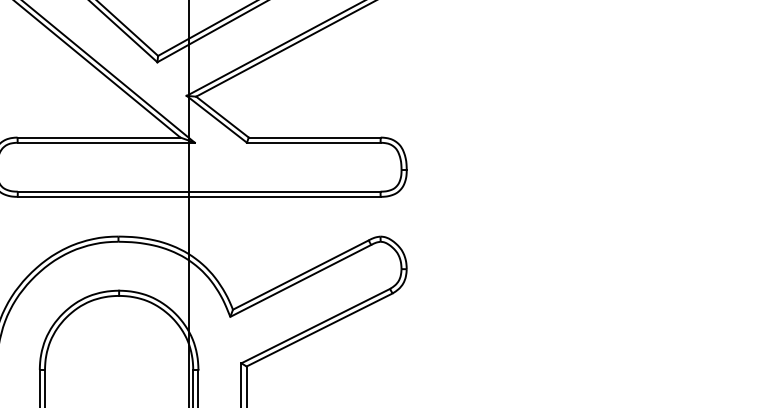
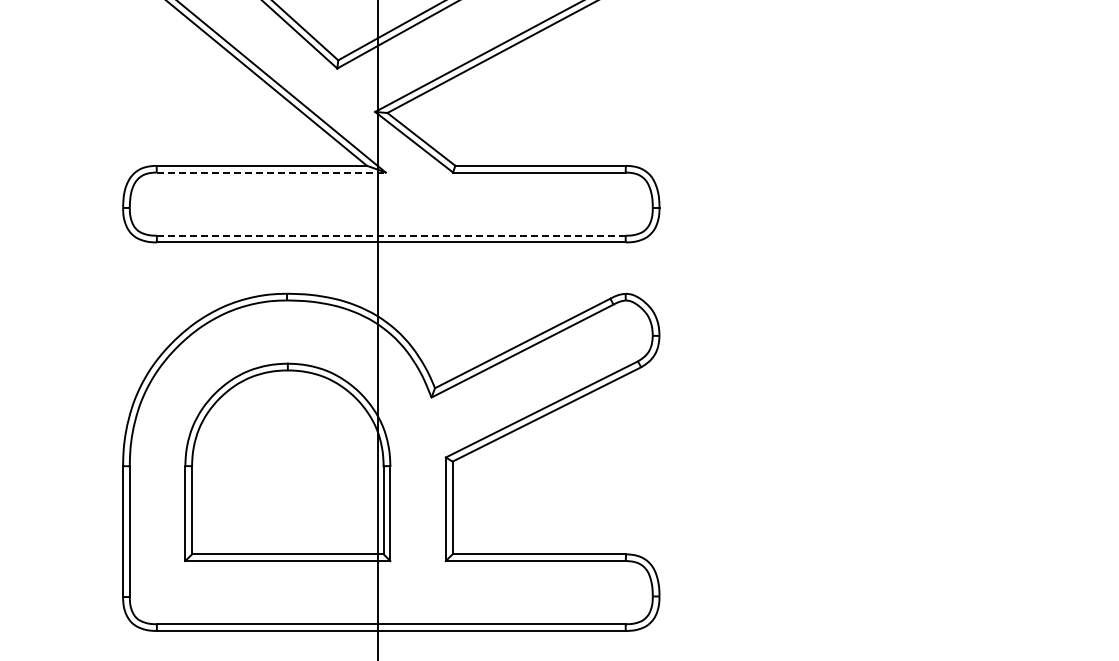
line: (106, 142) -> (271, 172), solid -> dashed
line: (198, 191) -> (390, 235), solid -> dashed

